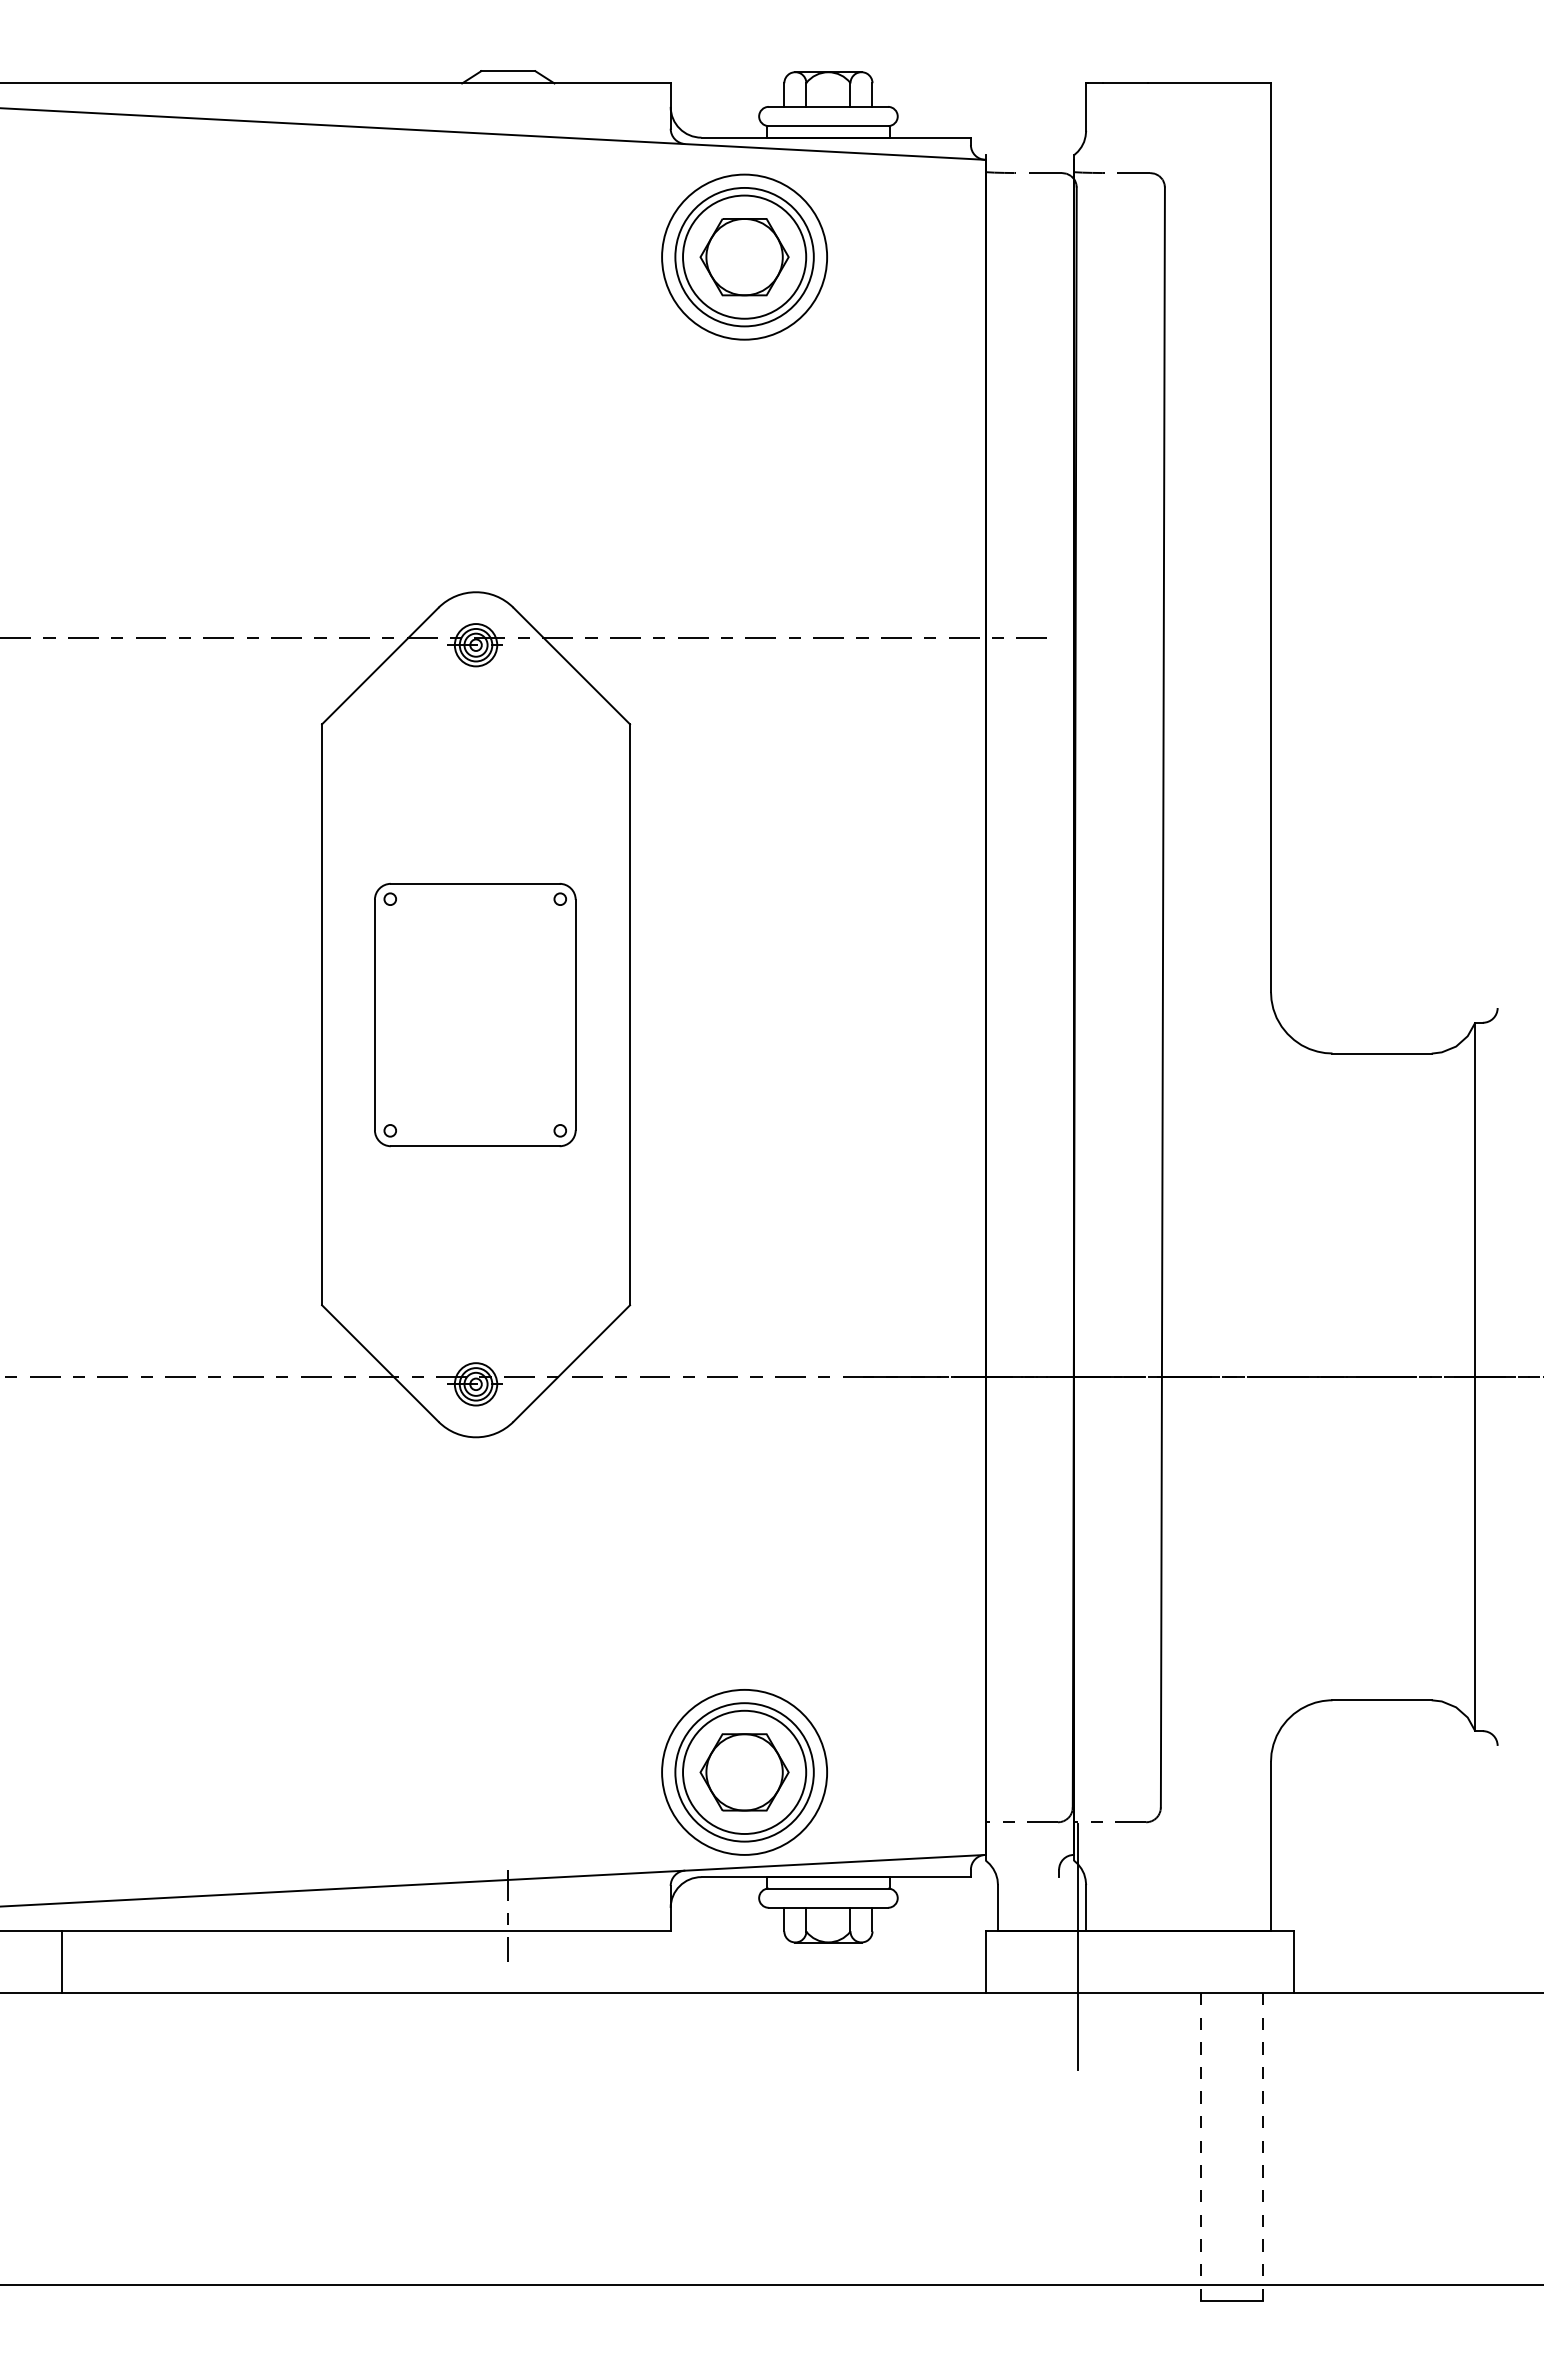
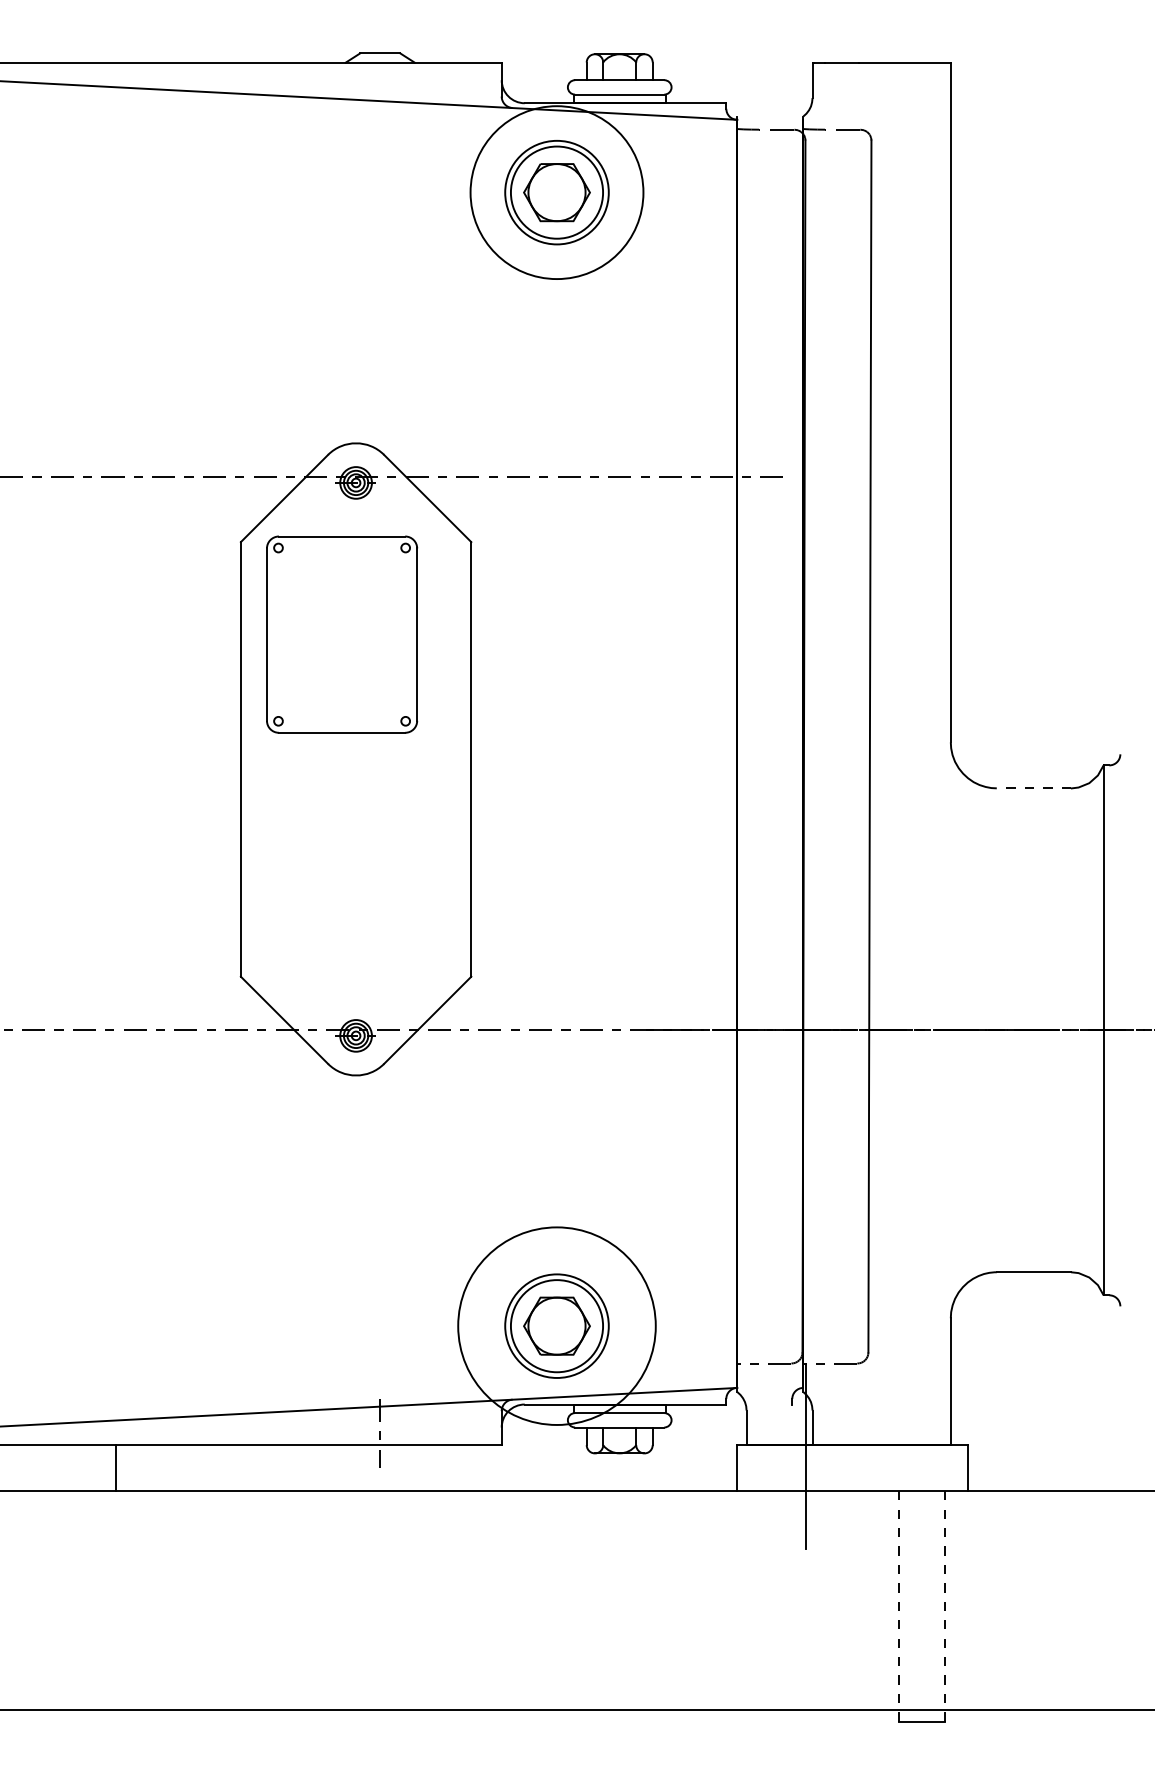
circle: (744, 256) -> (556, 192), size x1.4
part: (475, 1015) -> (342, 635), moved
line: (1382, 1053) -> (1034, 788), solid -> dashed
circle: (744, 1771) -> (556, 1325), size x1.6
line: (61, 1961) -> (115, 1467), moved

